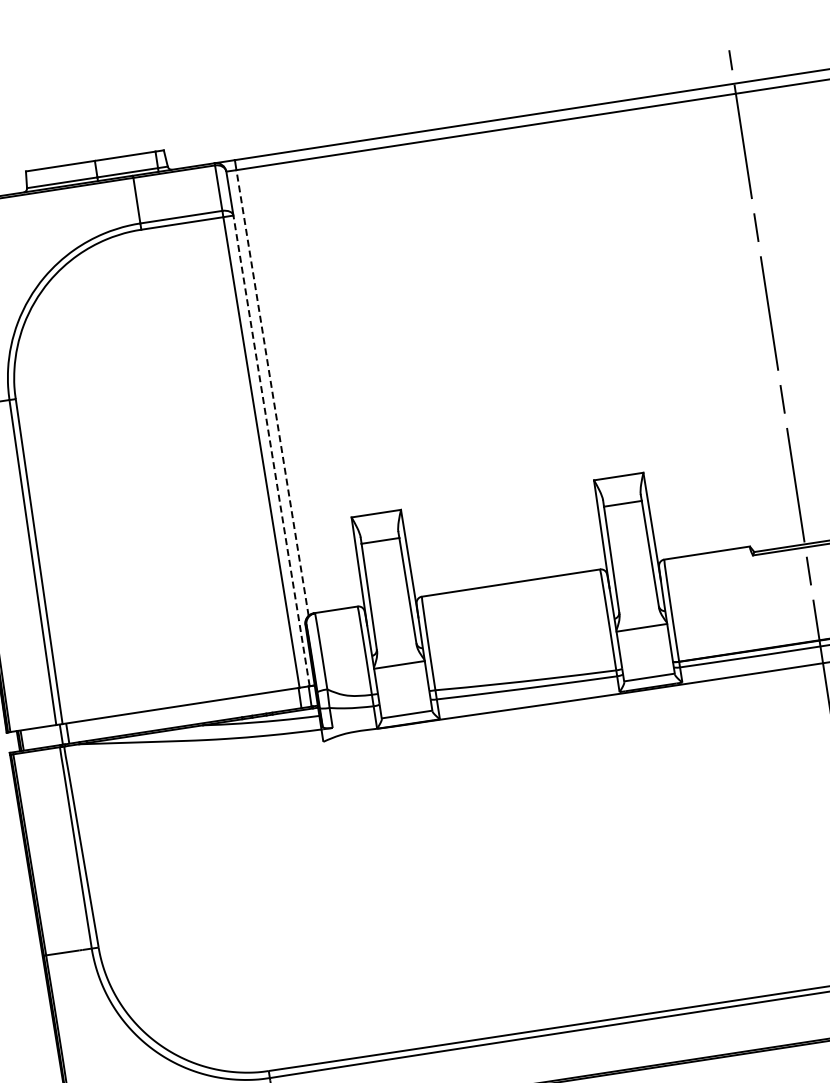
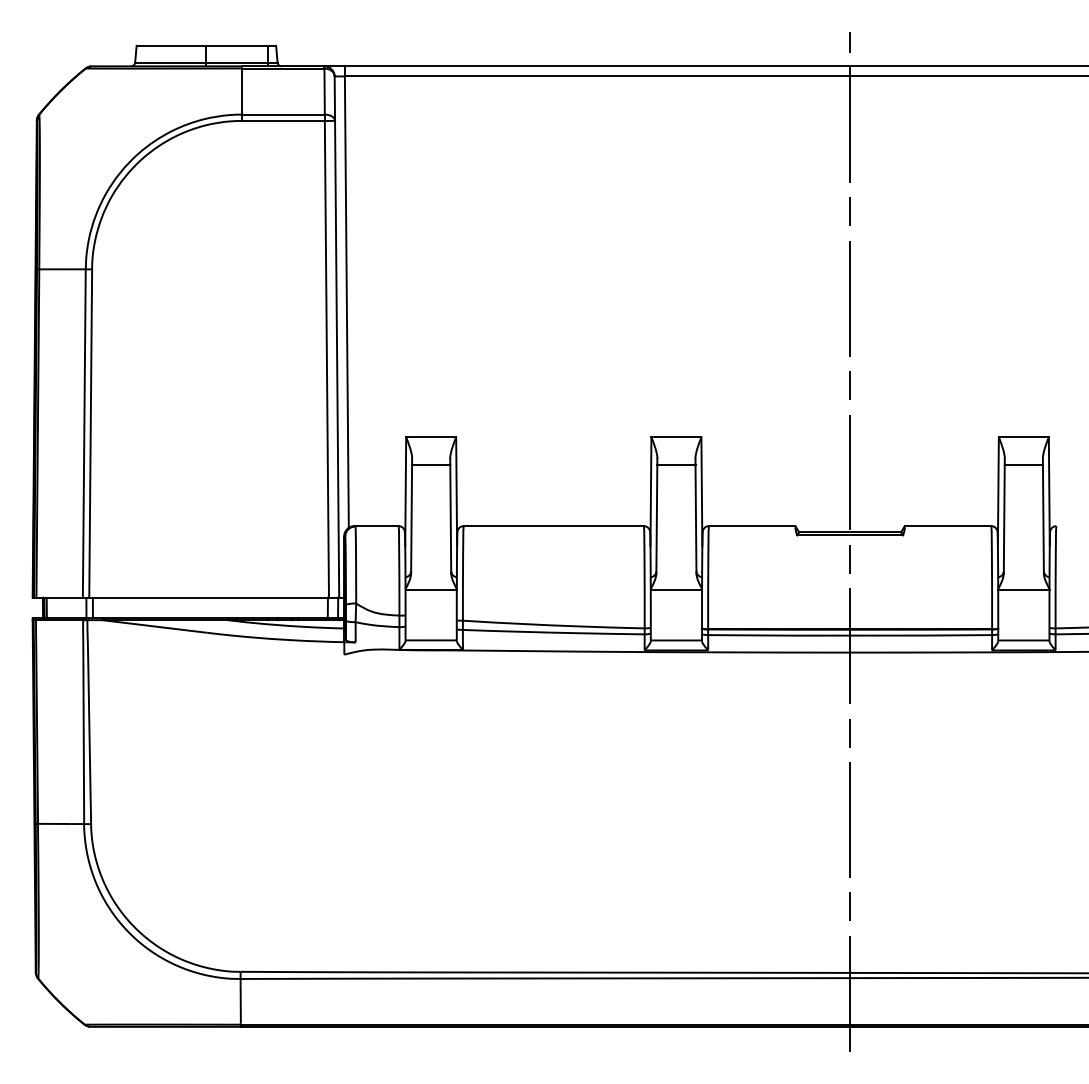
line: (272, 393) -> (346, 302), dashed -> solid
line: (271, 450) -> (337, 358), dashed -> solid

